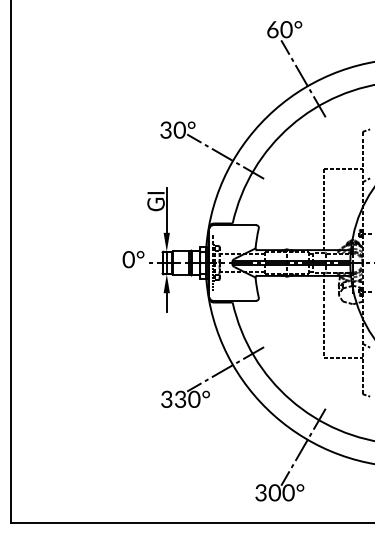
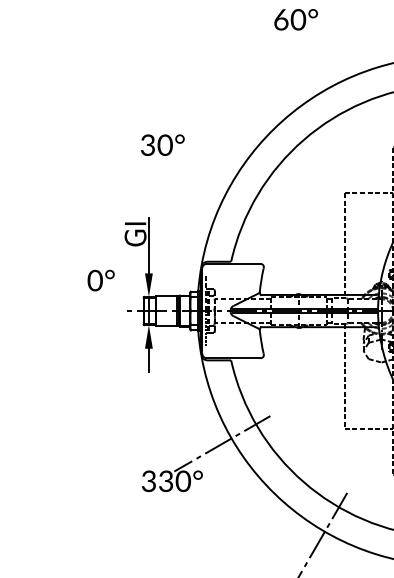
line: (303, 78) -> (319, 80), removed
line: (225, 156) -> (222, 178), removed
text: (133, 259) -> (101, 280), moved

